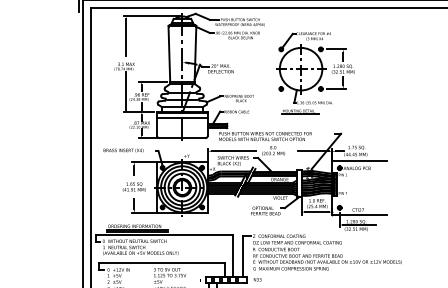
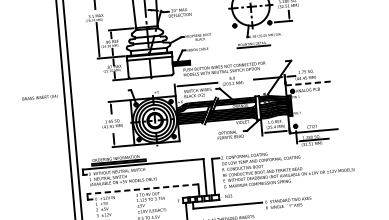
text: (123, 150) -> (40, 97), moved
line: (360, 160) -> (310, 82), solid -> dashed
line: (161, 263) -> (142, 189), solid -> dashed

